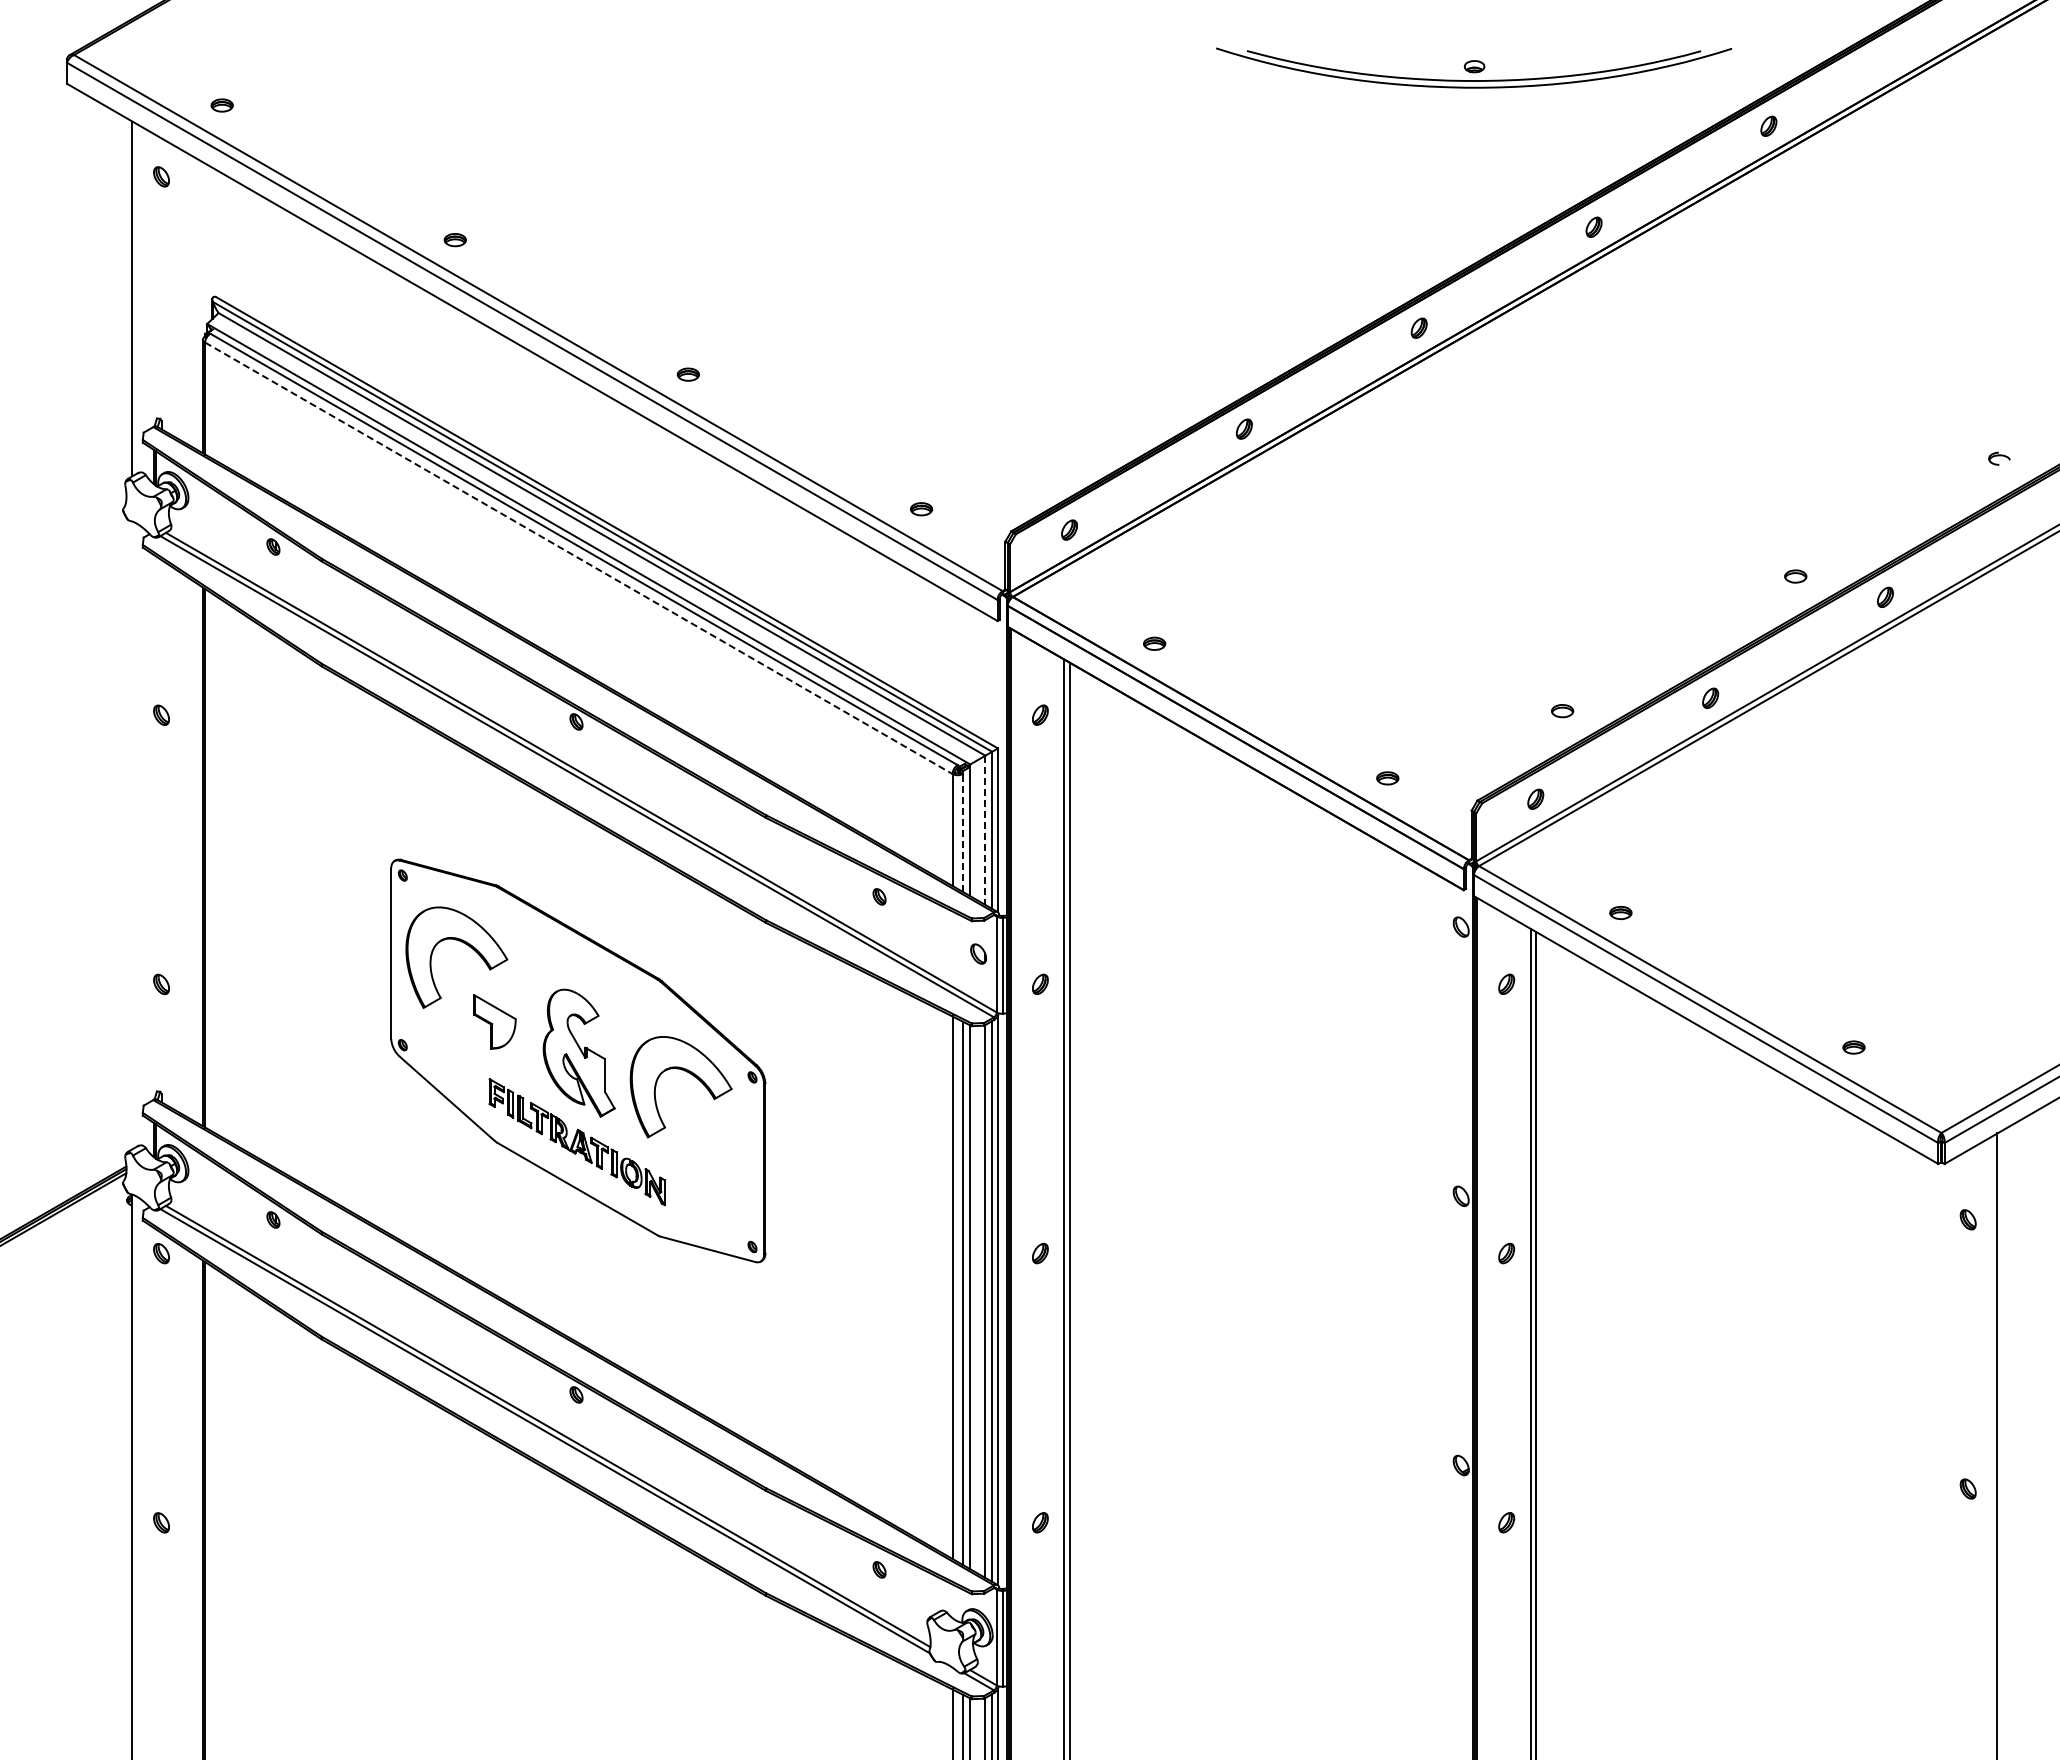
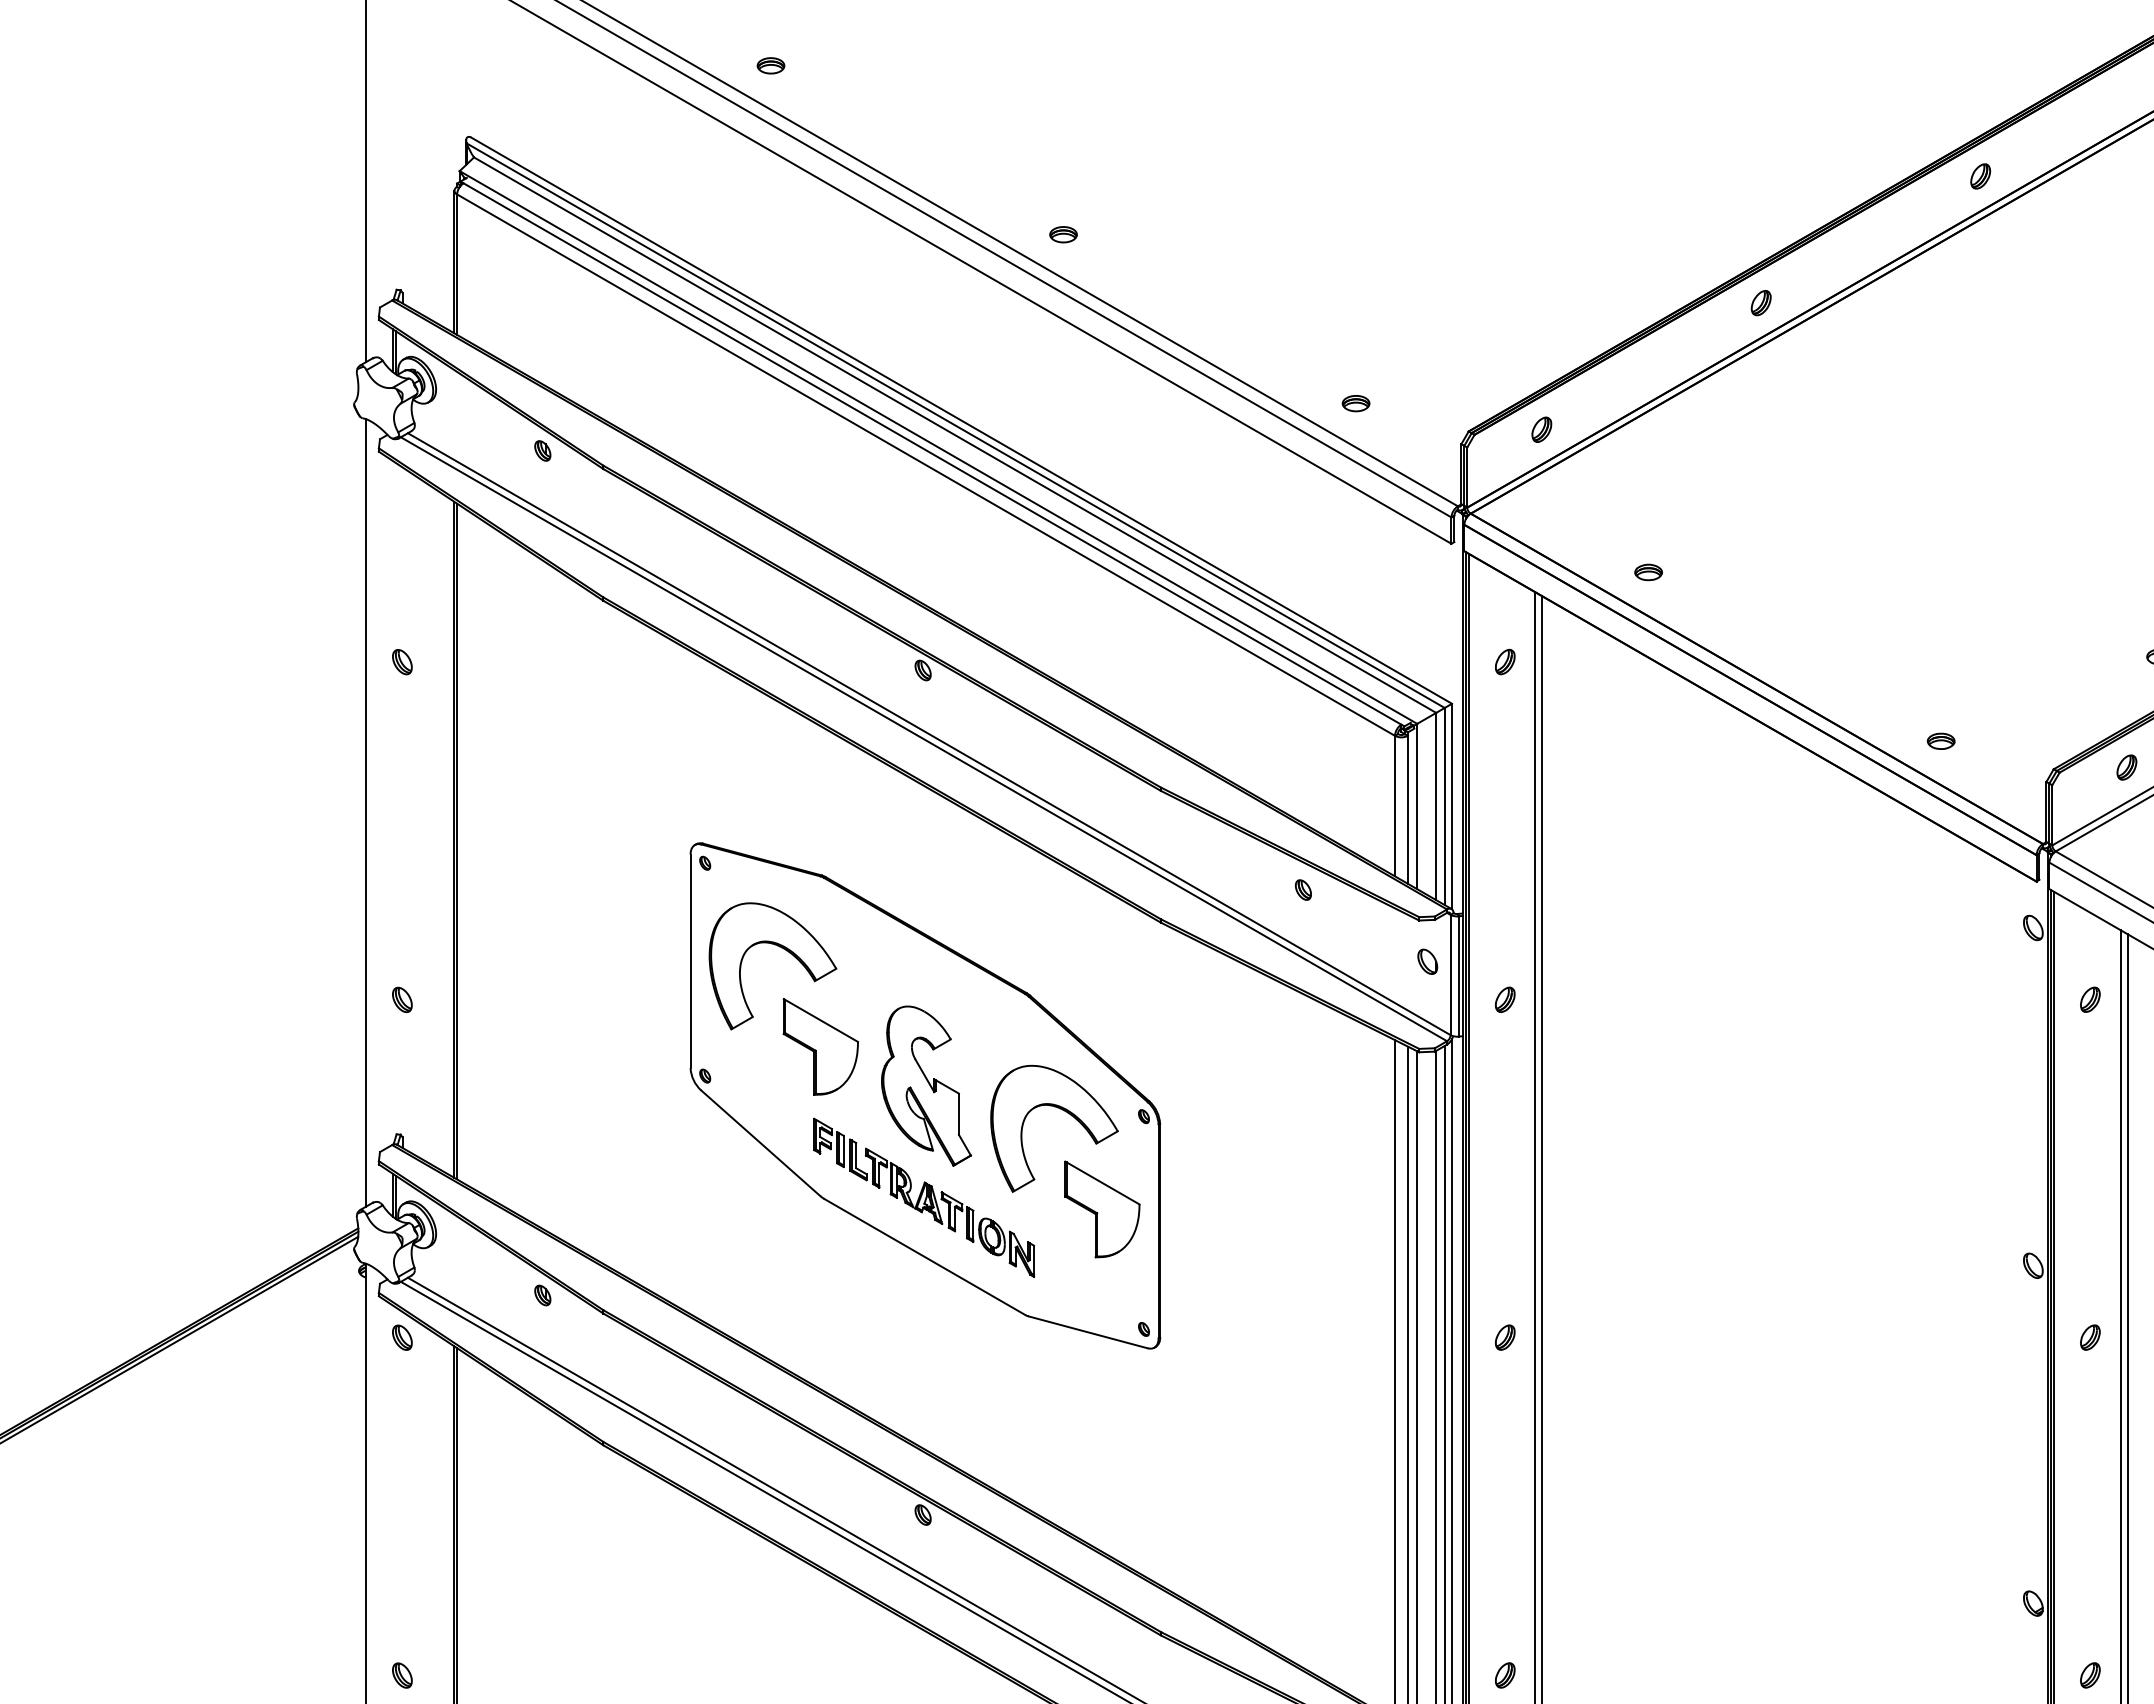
line: (579, 558) -> (926, 465), dashed -> solid
line: (985, 830) -> (1436, 806), dashed -> solid
line: (962, 832) -> (1407, 809), dashed -> solid
line: (132, 835) -> (365, 813), added
part: (494, 1021) -> (820, 1046), size x1.43
part: (718, 1151) -> (1101, 1209), added

